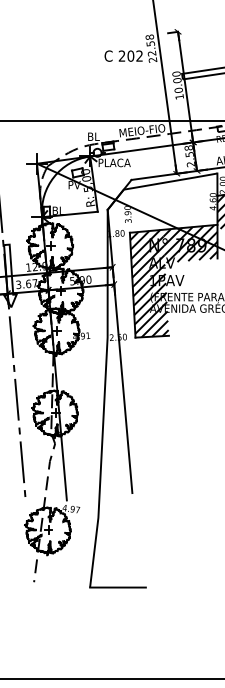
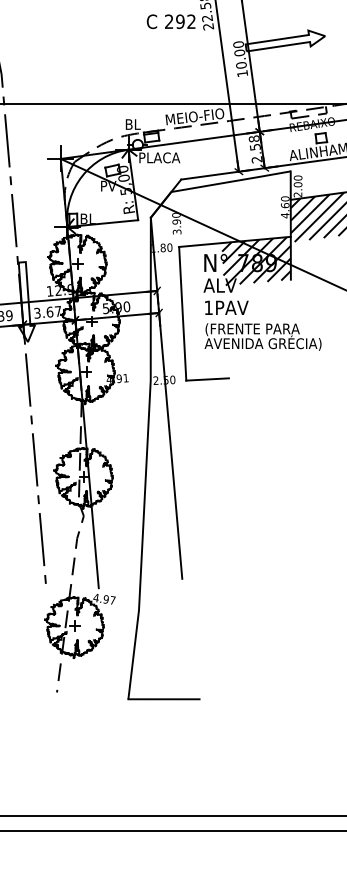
text: (130, 55) -> (180, 21), 202 -> 292
hatch: (149, 283) -> (203, 311), removed

